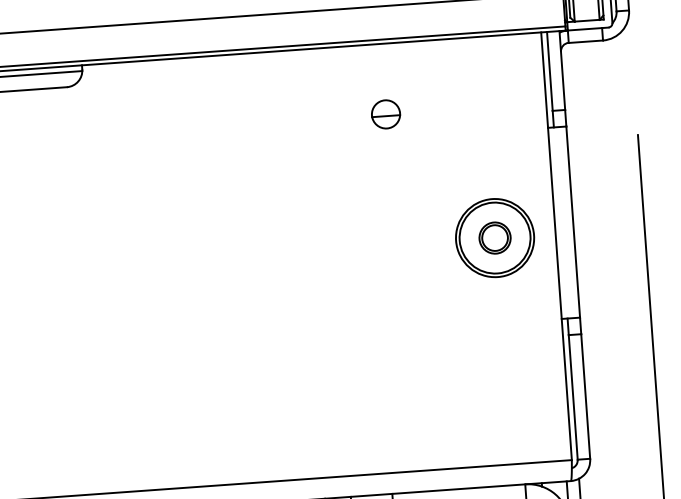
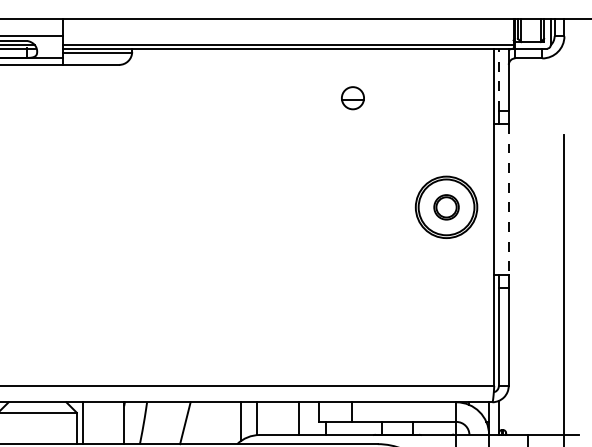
line: (549, 71) -> (498, 79), solid -> dashed
part: (385, 114) -> (352, 98), moved
line: (572, 222) -> (508, 199), solid -> dashed

